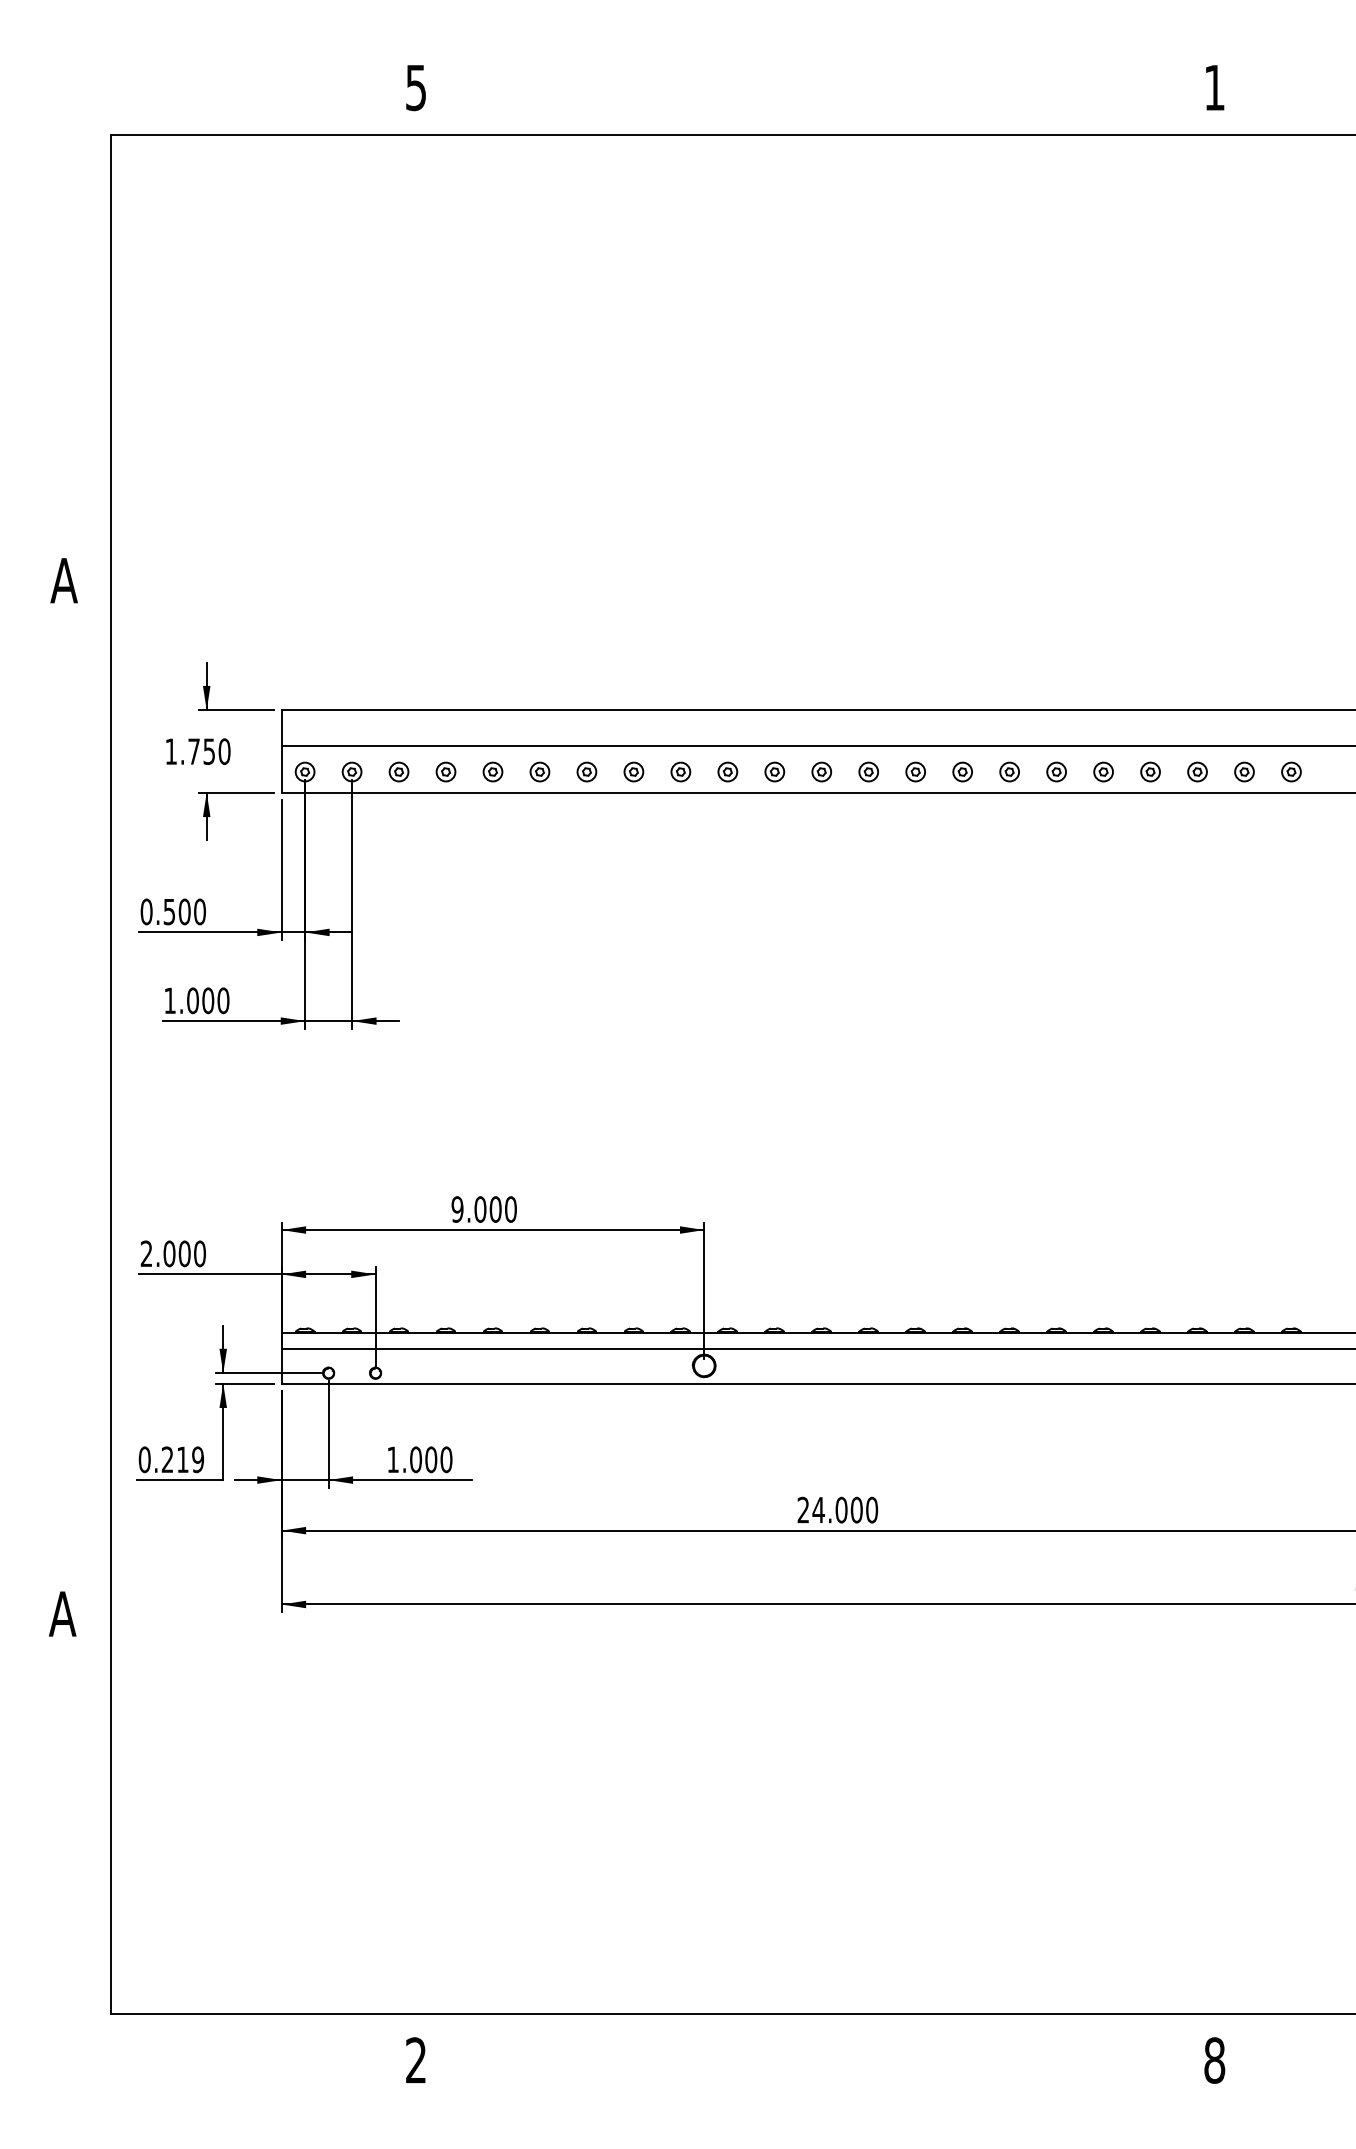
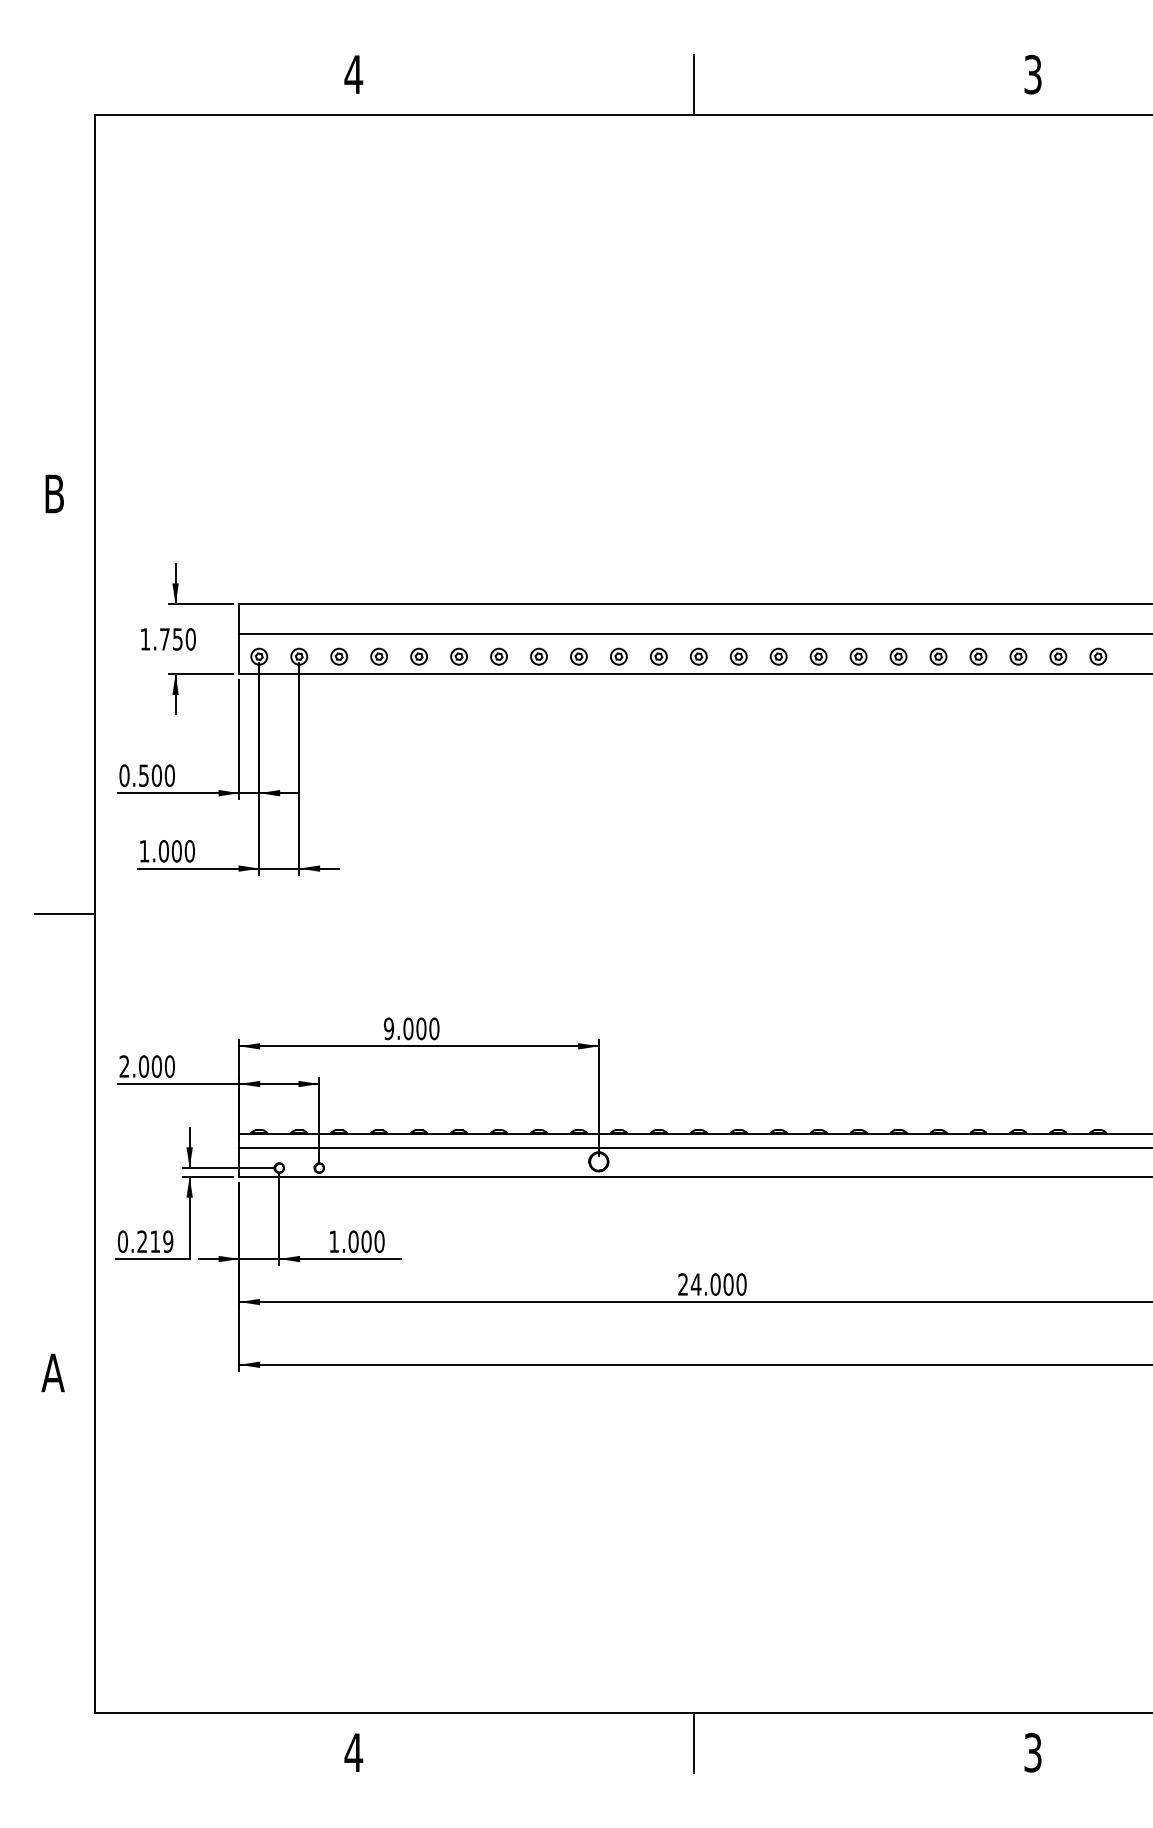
text: (415, 87) -> (353, 74), 5 -> 4
text: (1214, 87) -> (1032, 74), 1 -> 3
line: (815, 100) -> (693, 85), added
text: (63, 580) -> (53, 493), A -> B
line: (76, 1075) -> (64, 914), added
line: (815, 2049) -> (693, 1743), added
text: (415, 2060) -> (353, 1752), 2 -> 4
text: (1214, 2060) -> (1032, 1752), 8 -> 3

